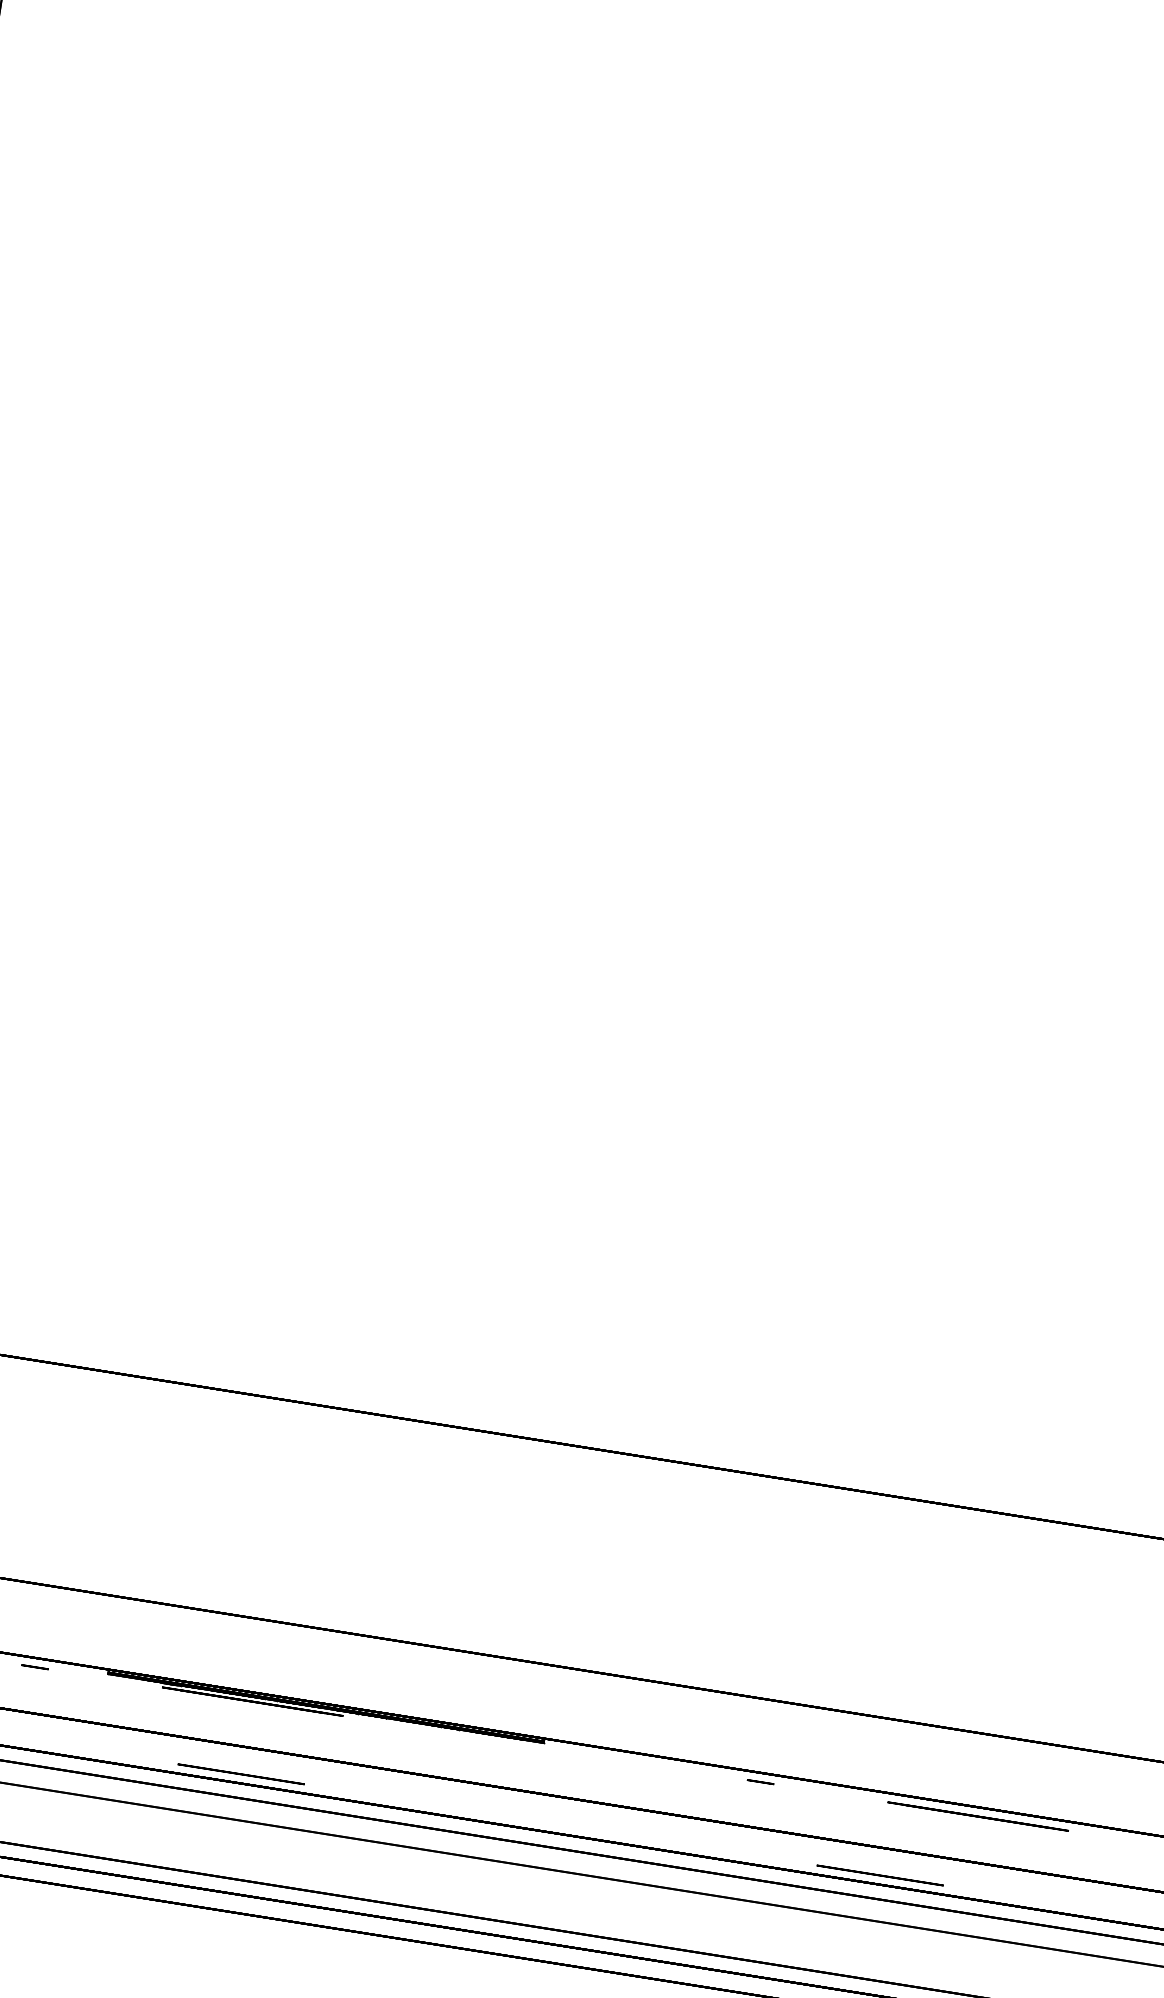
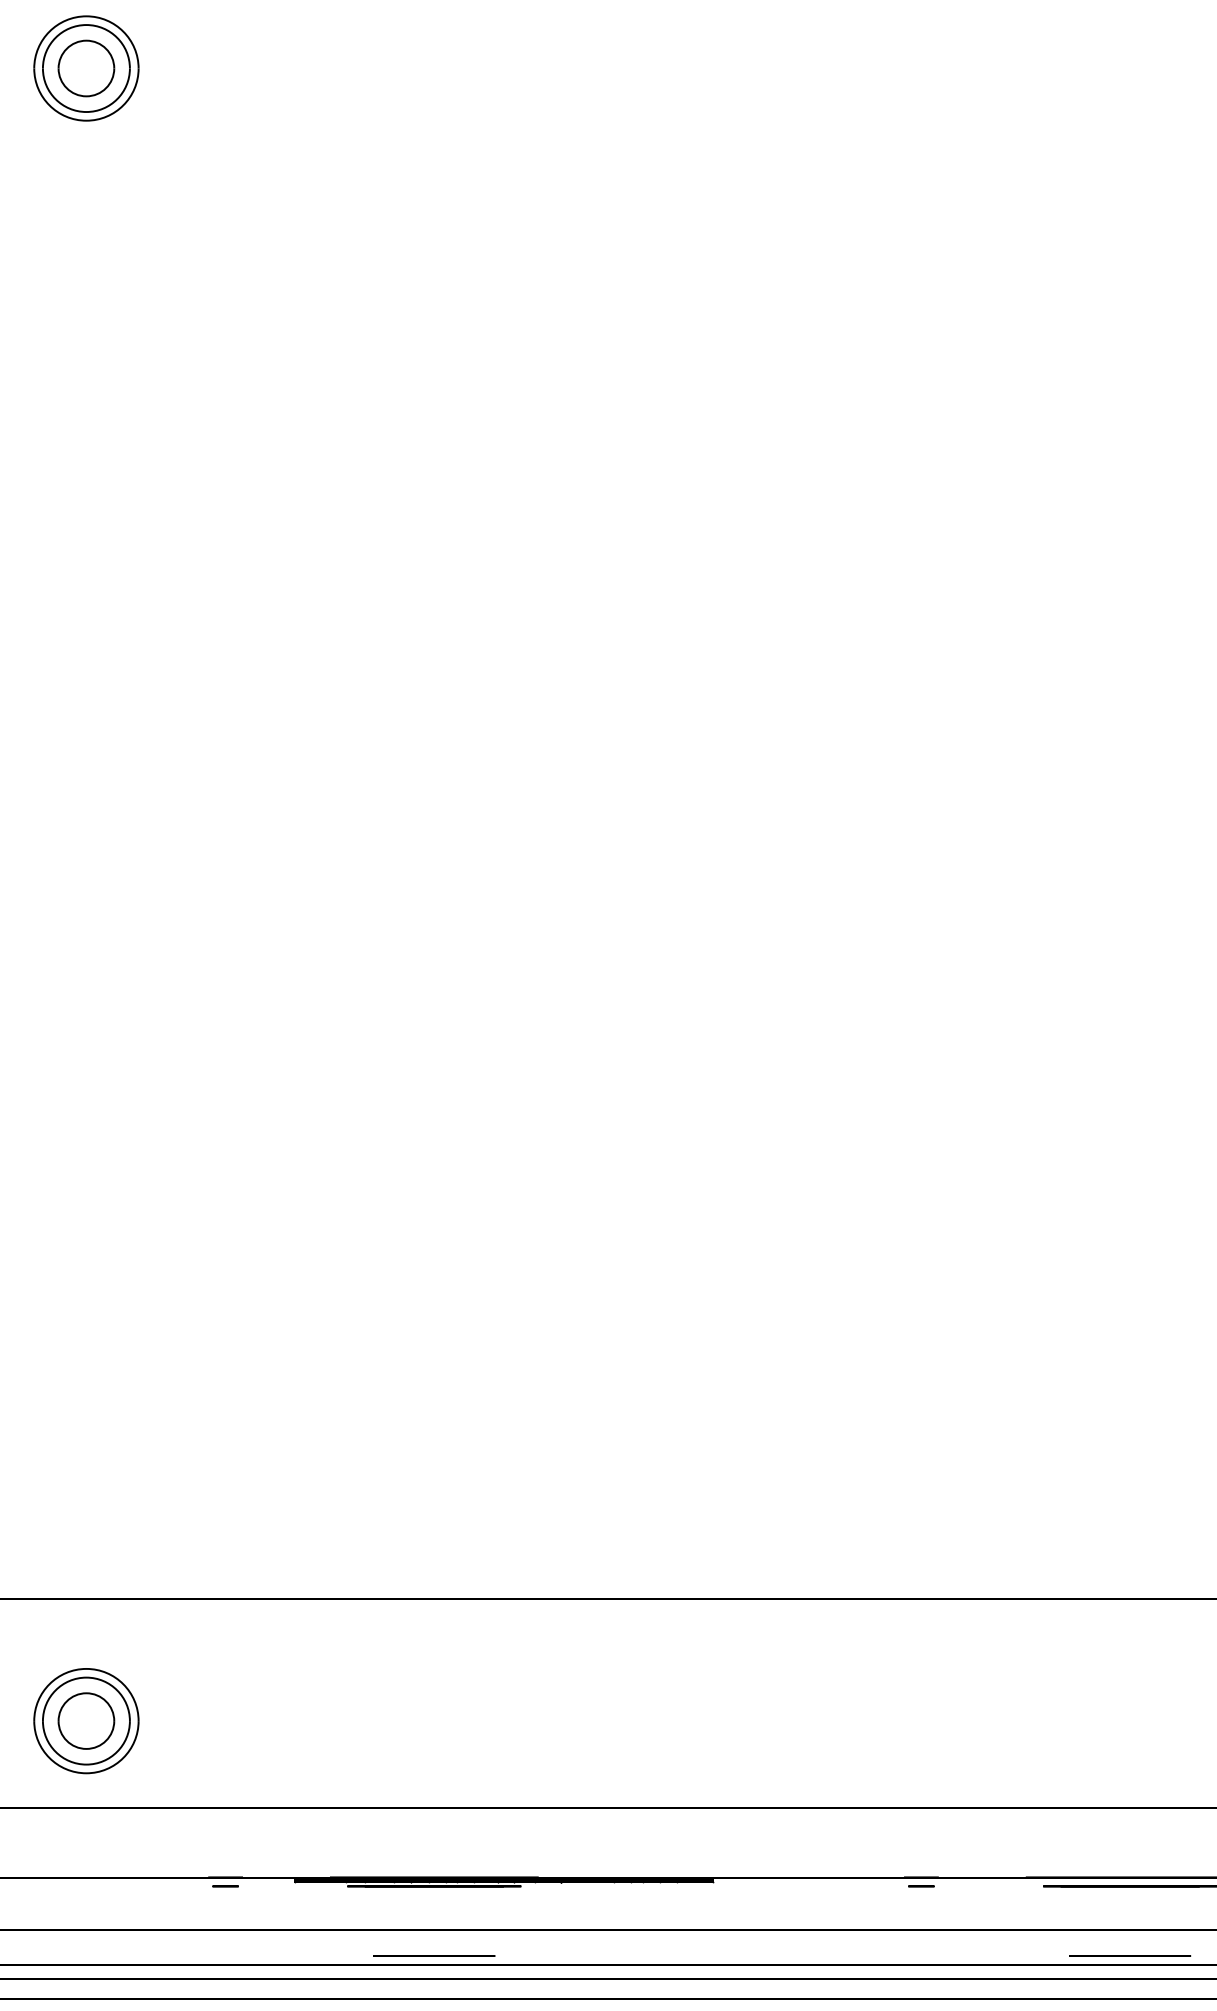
circle: (880, 1875) -> (1130, 1955), moved

